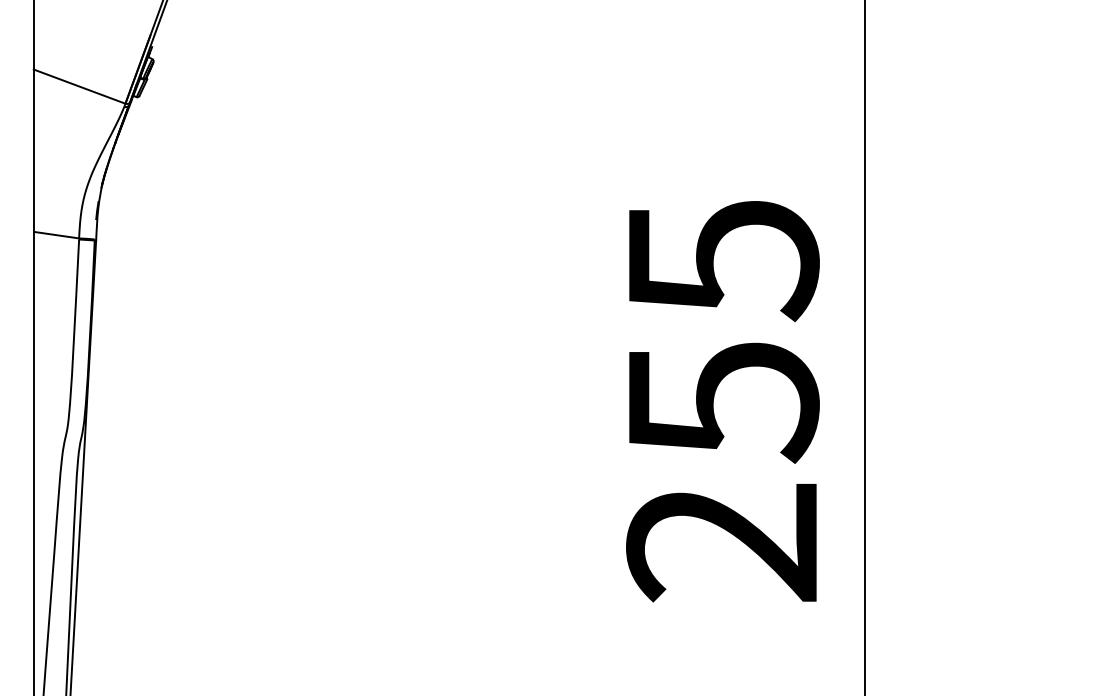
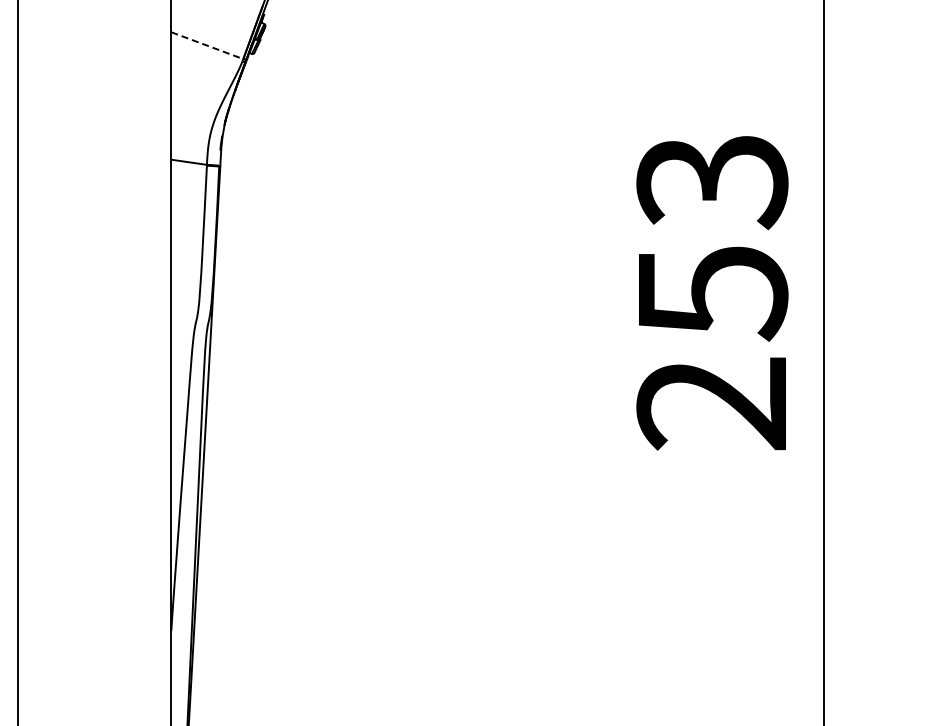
line: (79, 86) -> (207, 45), solid -> dashed
text: (722, 260) -> (712, 182), 255 -> 253

